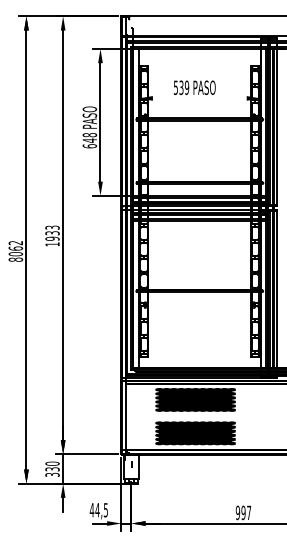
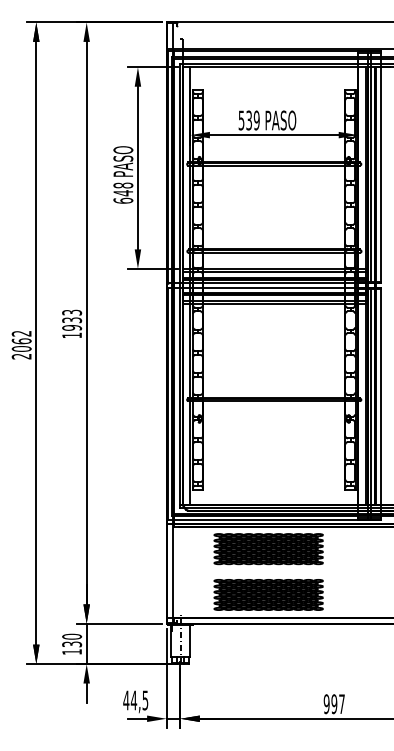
line: (199, 98) -> (273, 135), added
text: (15, 259) -> (21, 356), 8062 -> 2062
text: (52, 474) -> (72, 651), 330 -> 130

